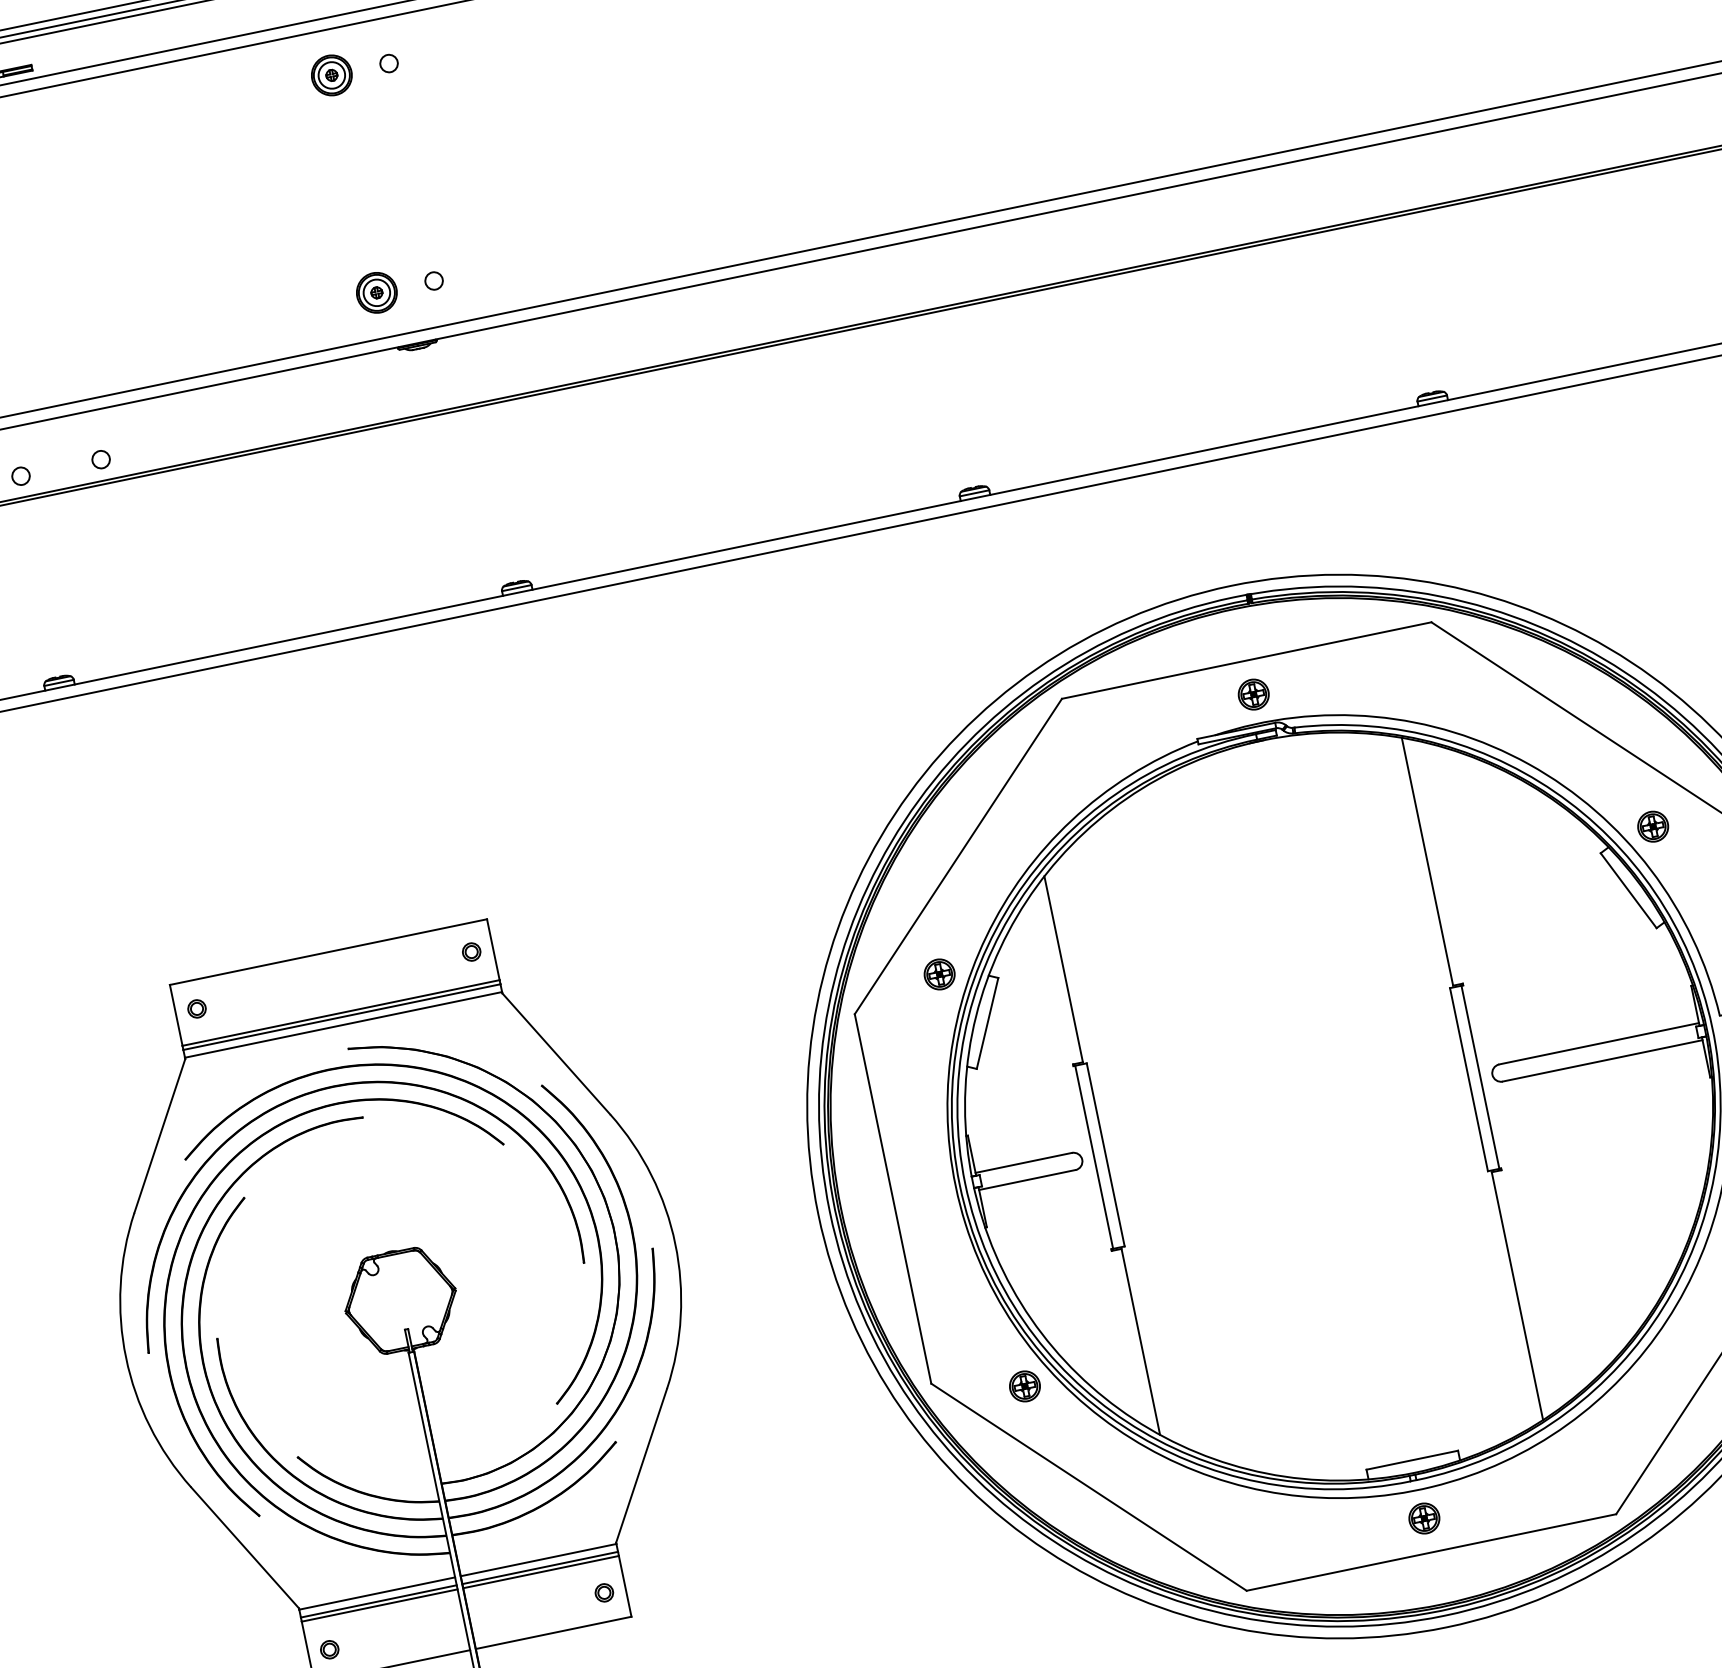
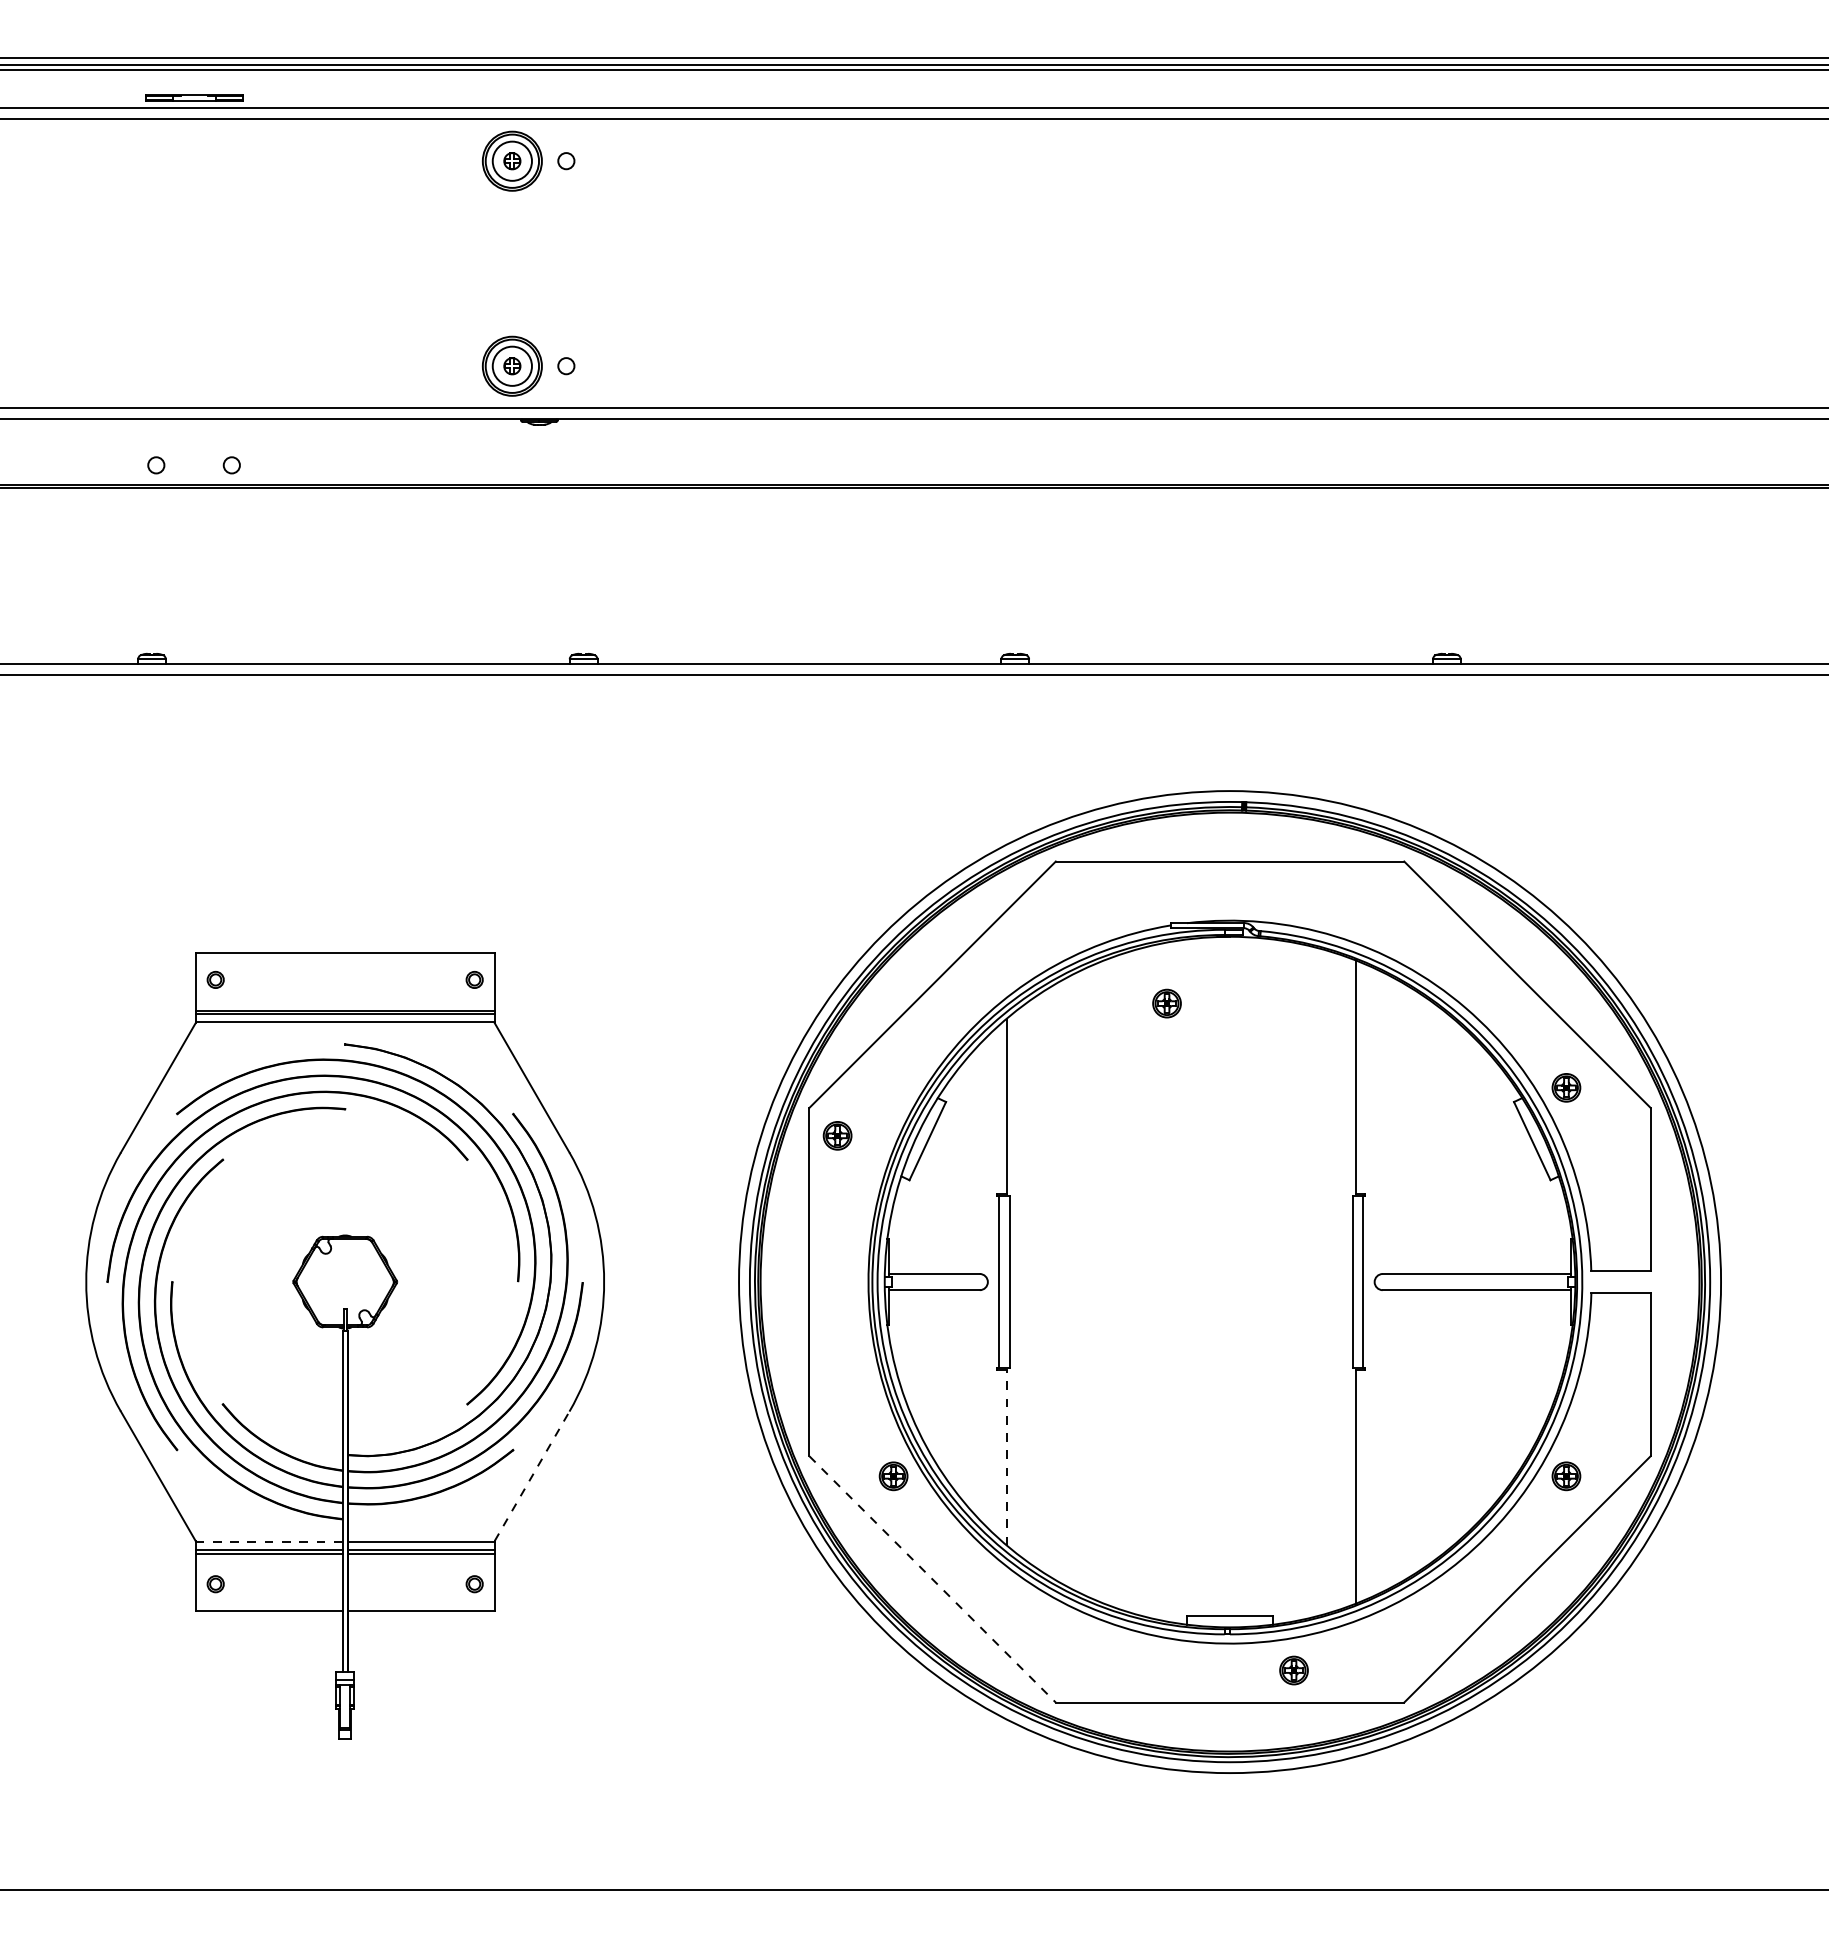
part: (331, 74) -> (512, 160), size x1.6
part: (376, 292) -> (512, 365), size x1.6
part: (1253, 694) -> (1166, 1003), moved
part: (939, 974) -> (837, 1135), moved
line: (1140, 1341) -> (1006, 1457), solid -> dashed
line: (642, 1465) -> (532, 1476), solid -> dashed
line: (1089, 1487) -> (933, 1579), solid -> dashed
part: (1423, 1518) -> (1293, 1670), moved
line: (377, 1593) -> (269, 1542), solid -> dashed

